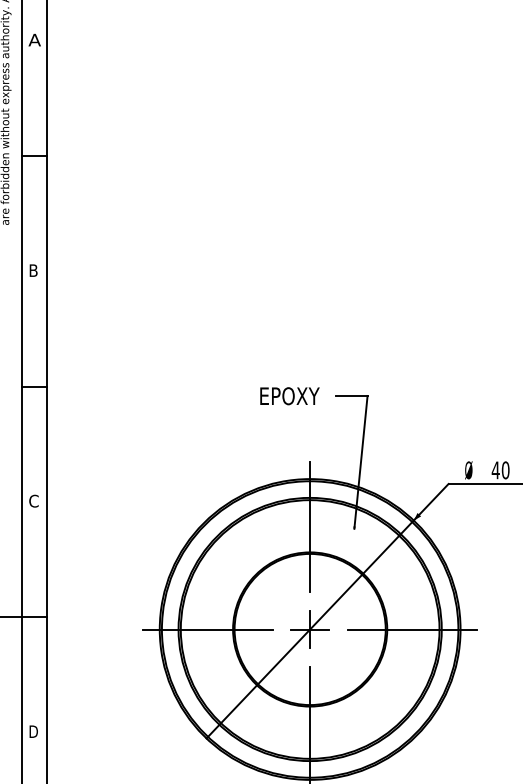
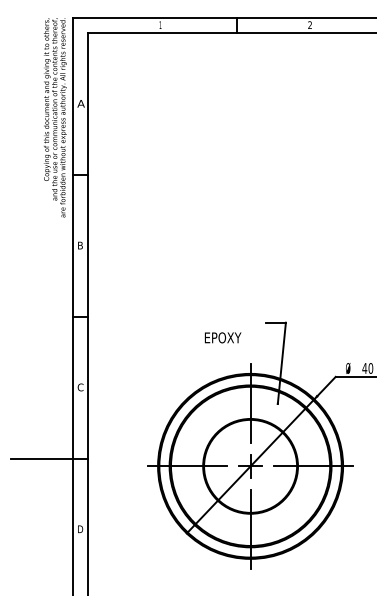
text: (290, 395) -> (223, 337), moved

